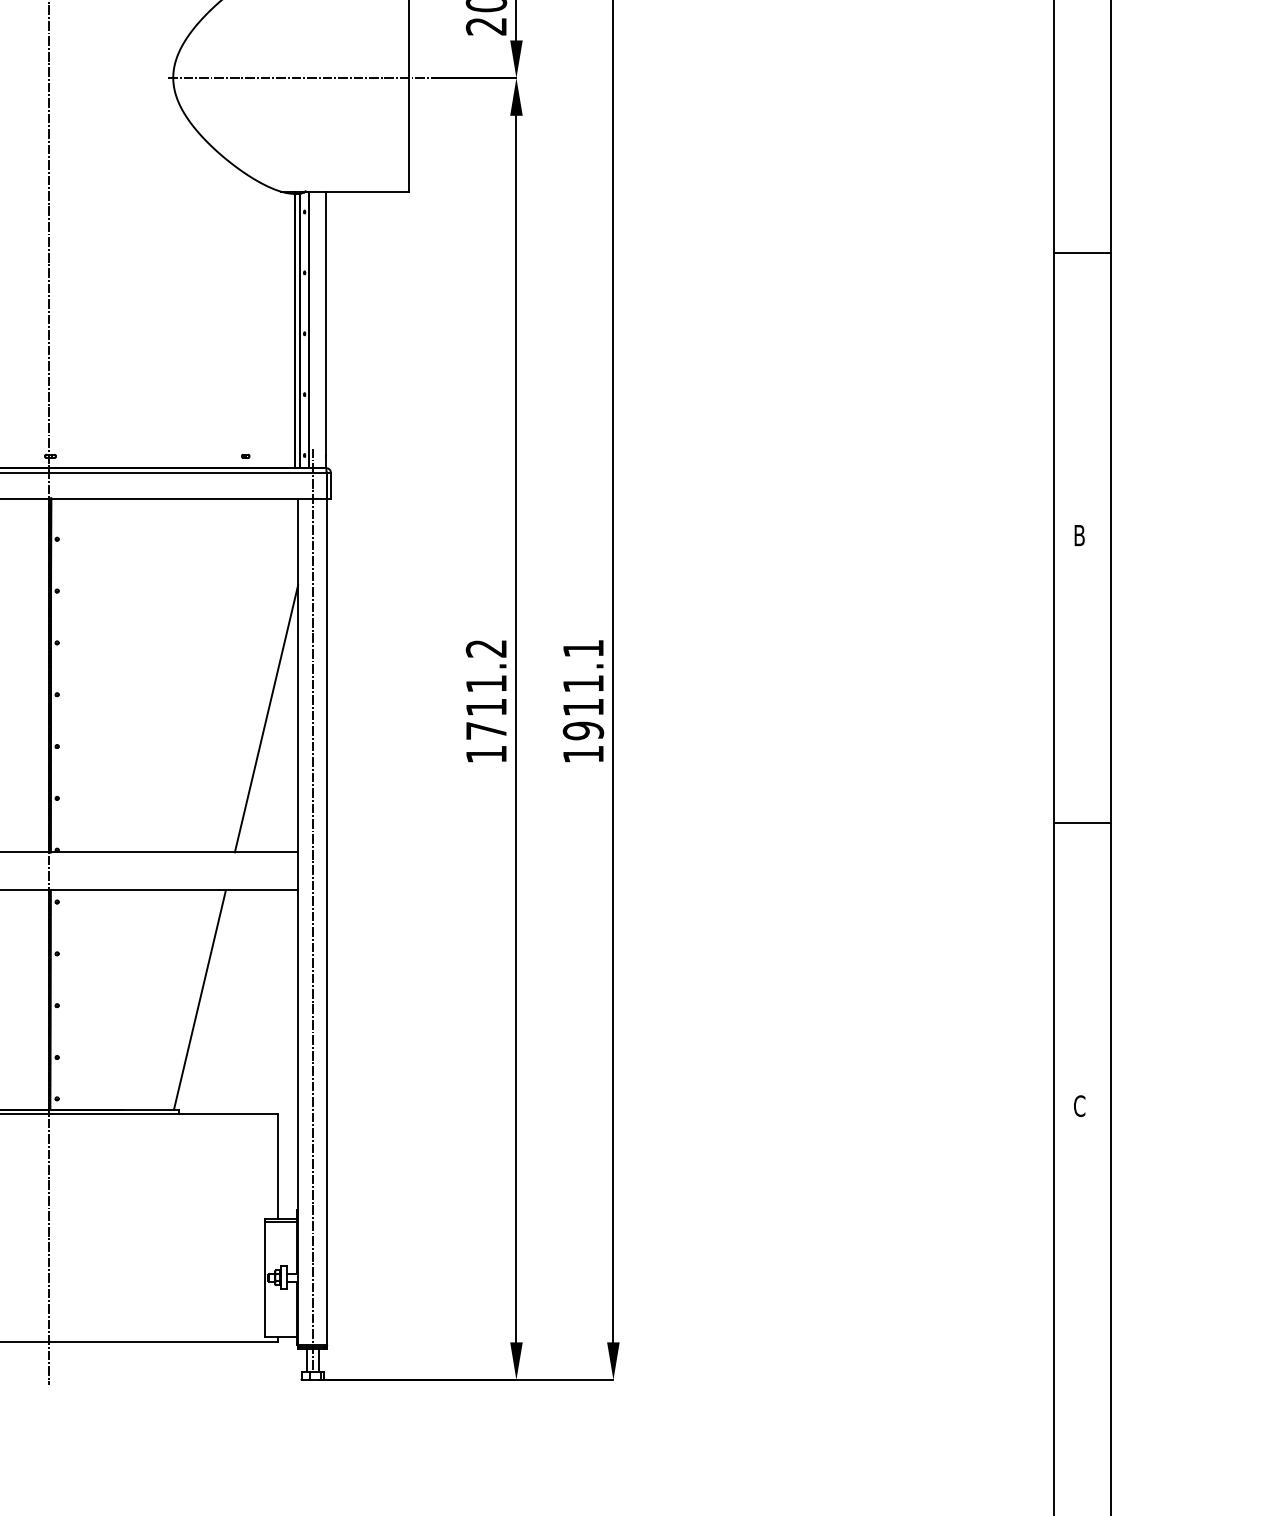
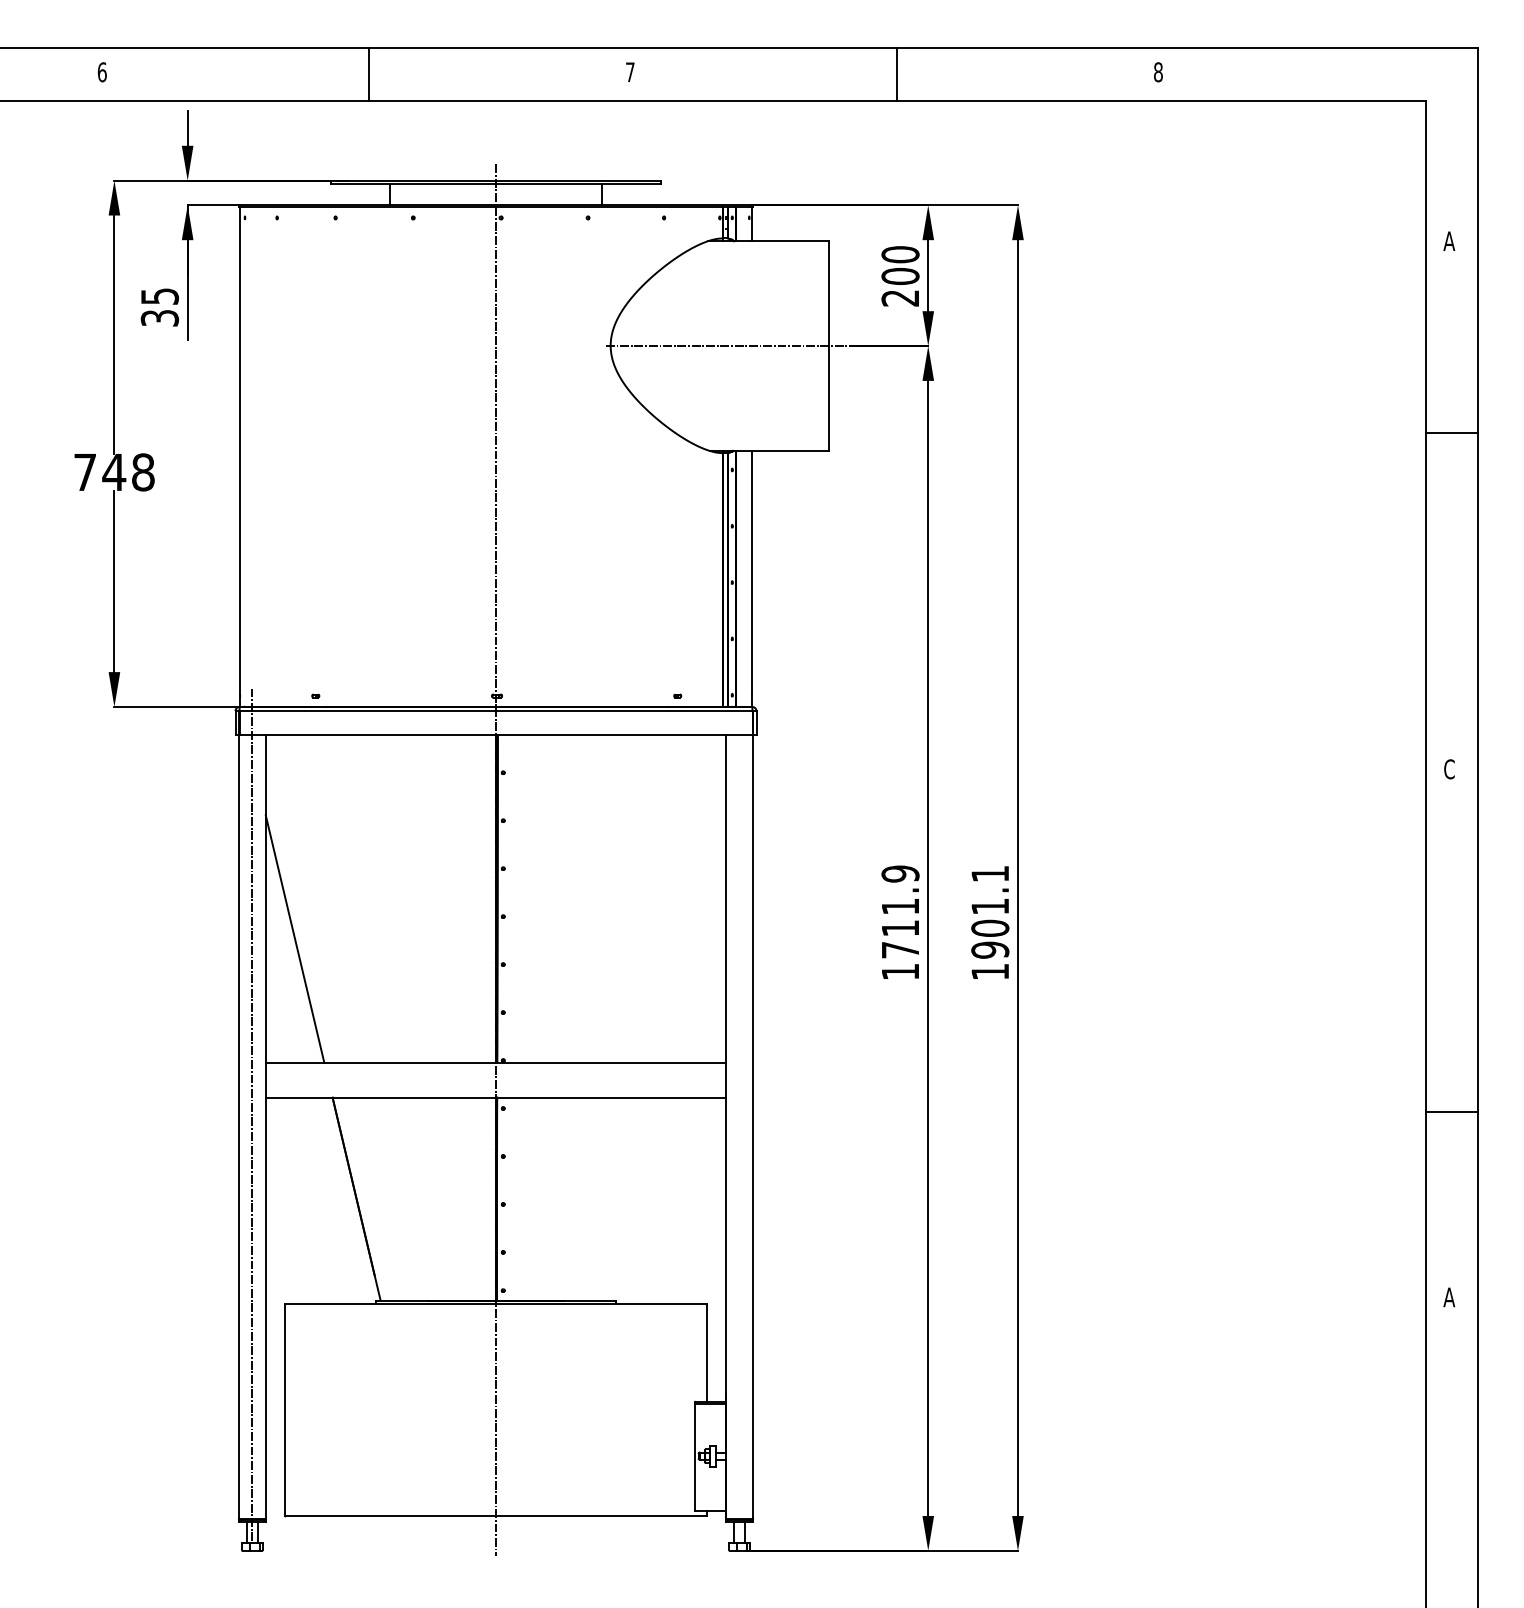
line: (1081, 252) -> (1451, 432), moved
text: (1079, 535) -> (1449, 769), B -> C
text: (486, 648) -> (900, 873), 1711.2 -> 1711.9
text: (583, 706) -> (990, 927), 1911.1 -> 1901.1
line: (265, 718) -> (696, 938), removed
line: (1081, 823) -> (1451, 1111), moved
line: (312, 909) -> (739, 1115), removed
line: (200, 999) -> (635, 1198), removed
text: (1079, 1106) -> (1449, 1297), C -> A

